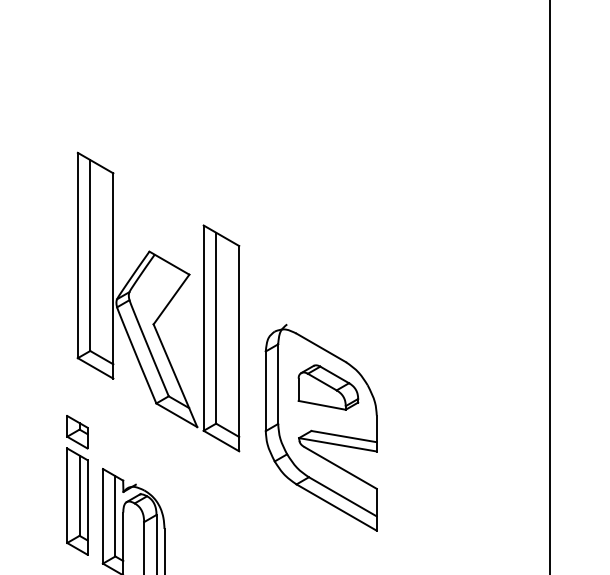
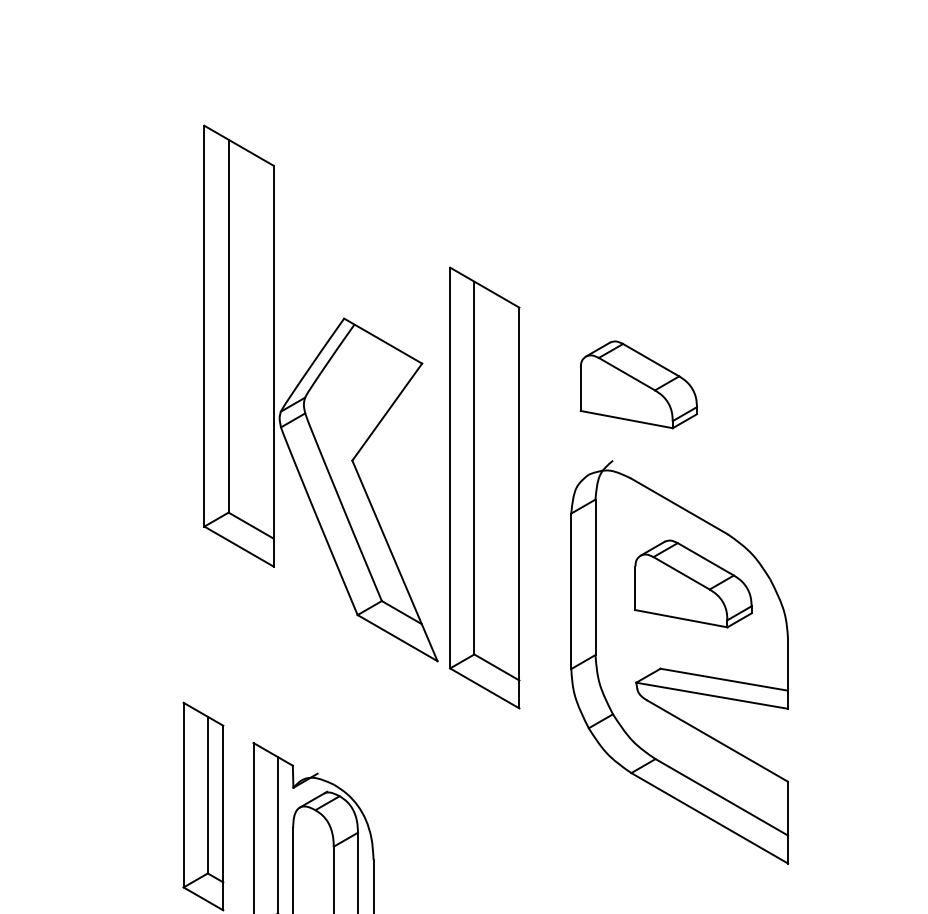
part: (300, 285) -> (639, 384), added
part: (77, 432) -> (203, 671), removed

